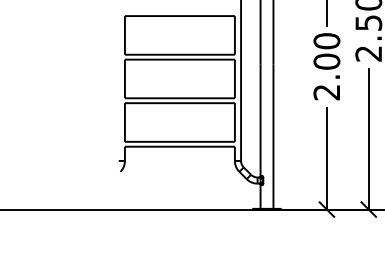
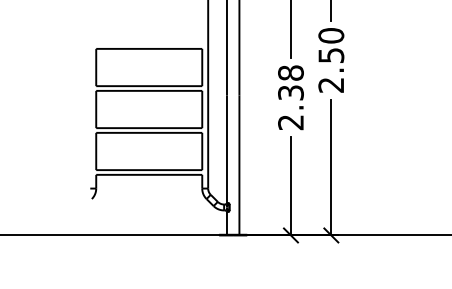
text: (326, 50) -> (290, 82), 2.00 -> 2.38

